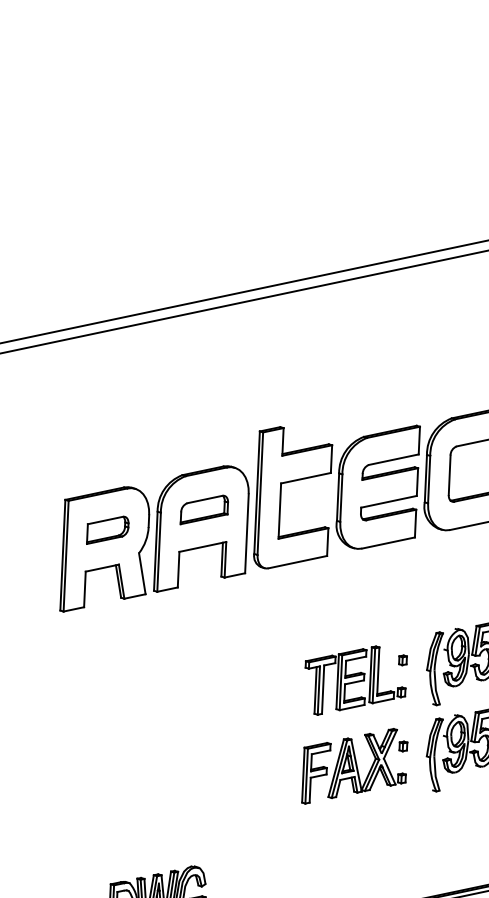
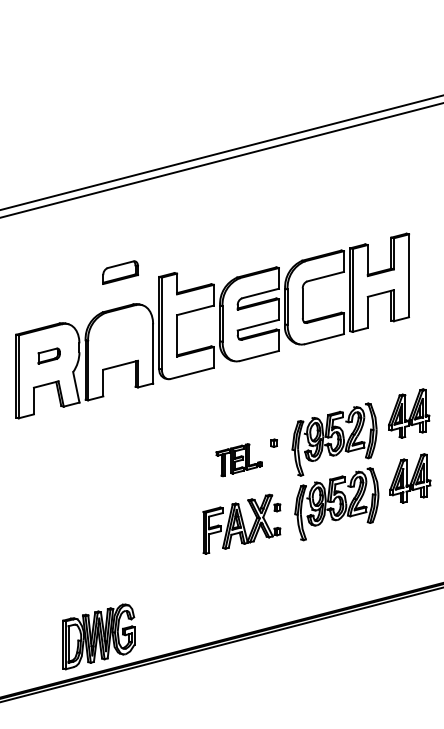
part: (204, 509) -> (120, 272), moved
part: (108, 529) -> (49, 355), size x0.7
part: (354, 679) -> (238, 459), size x0.6

